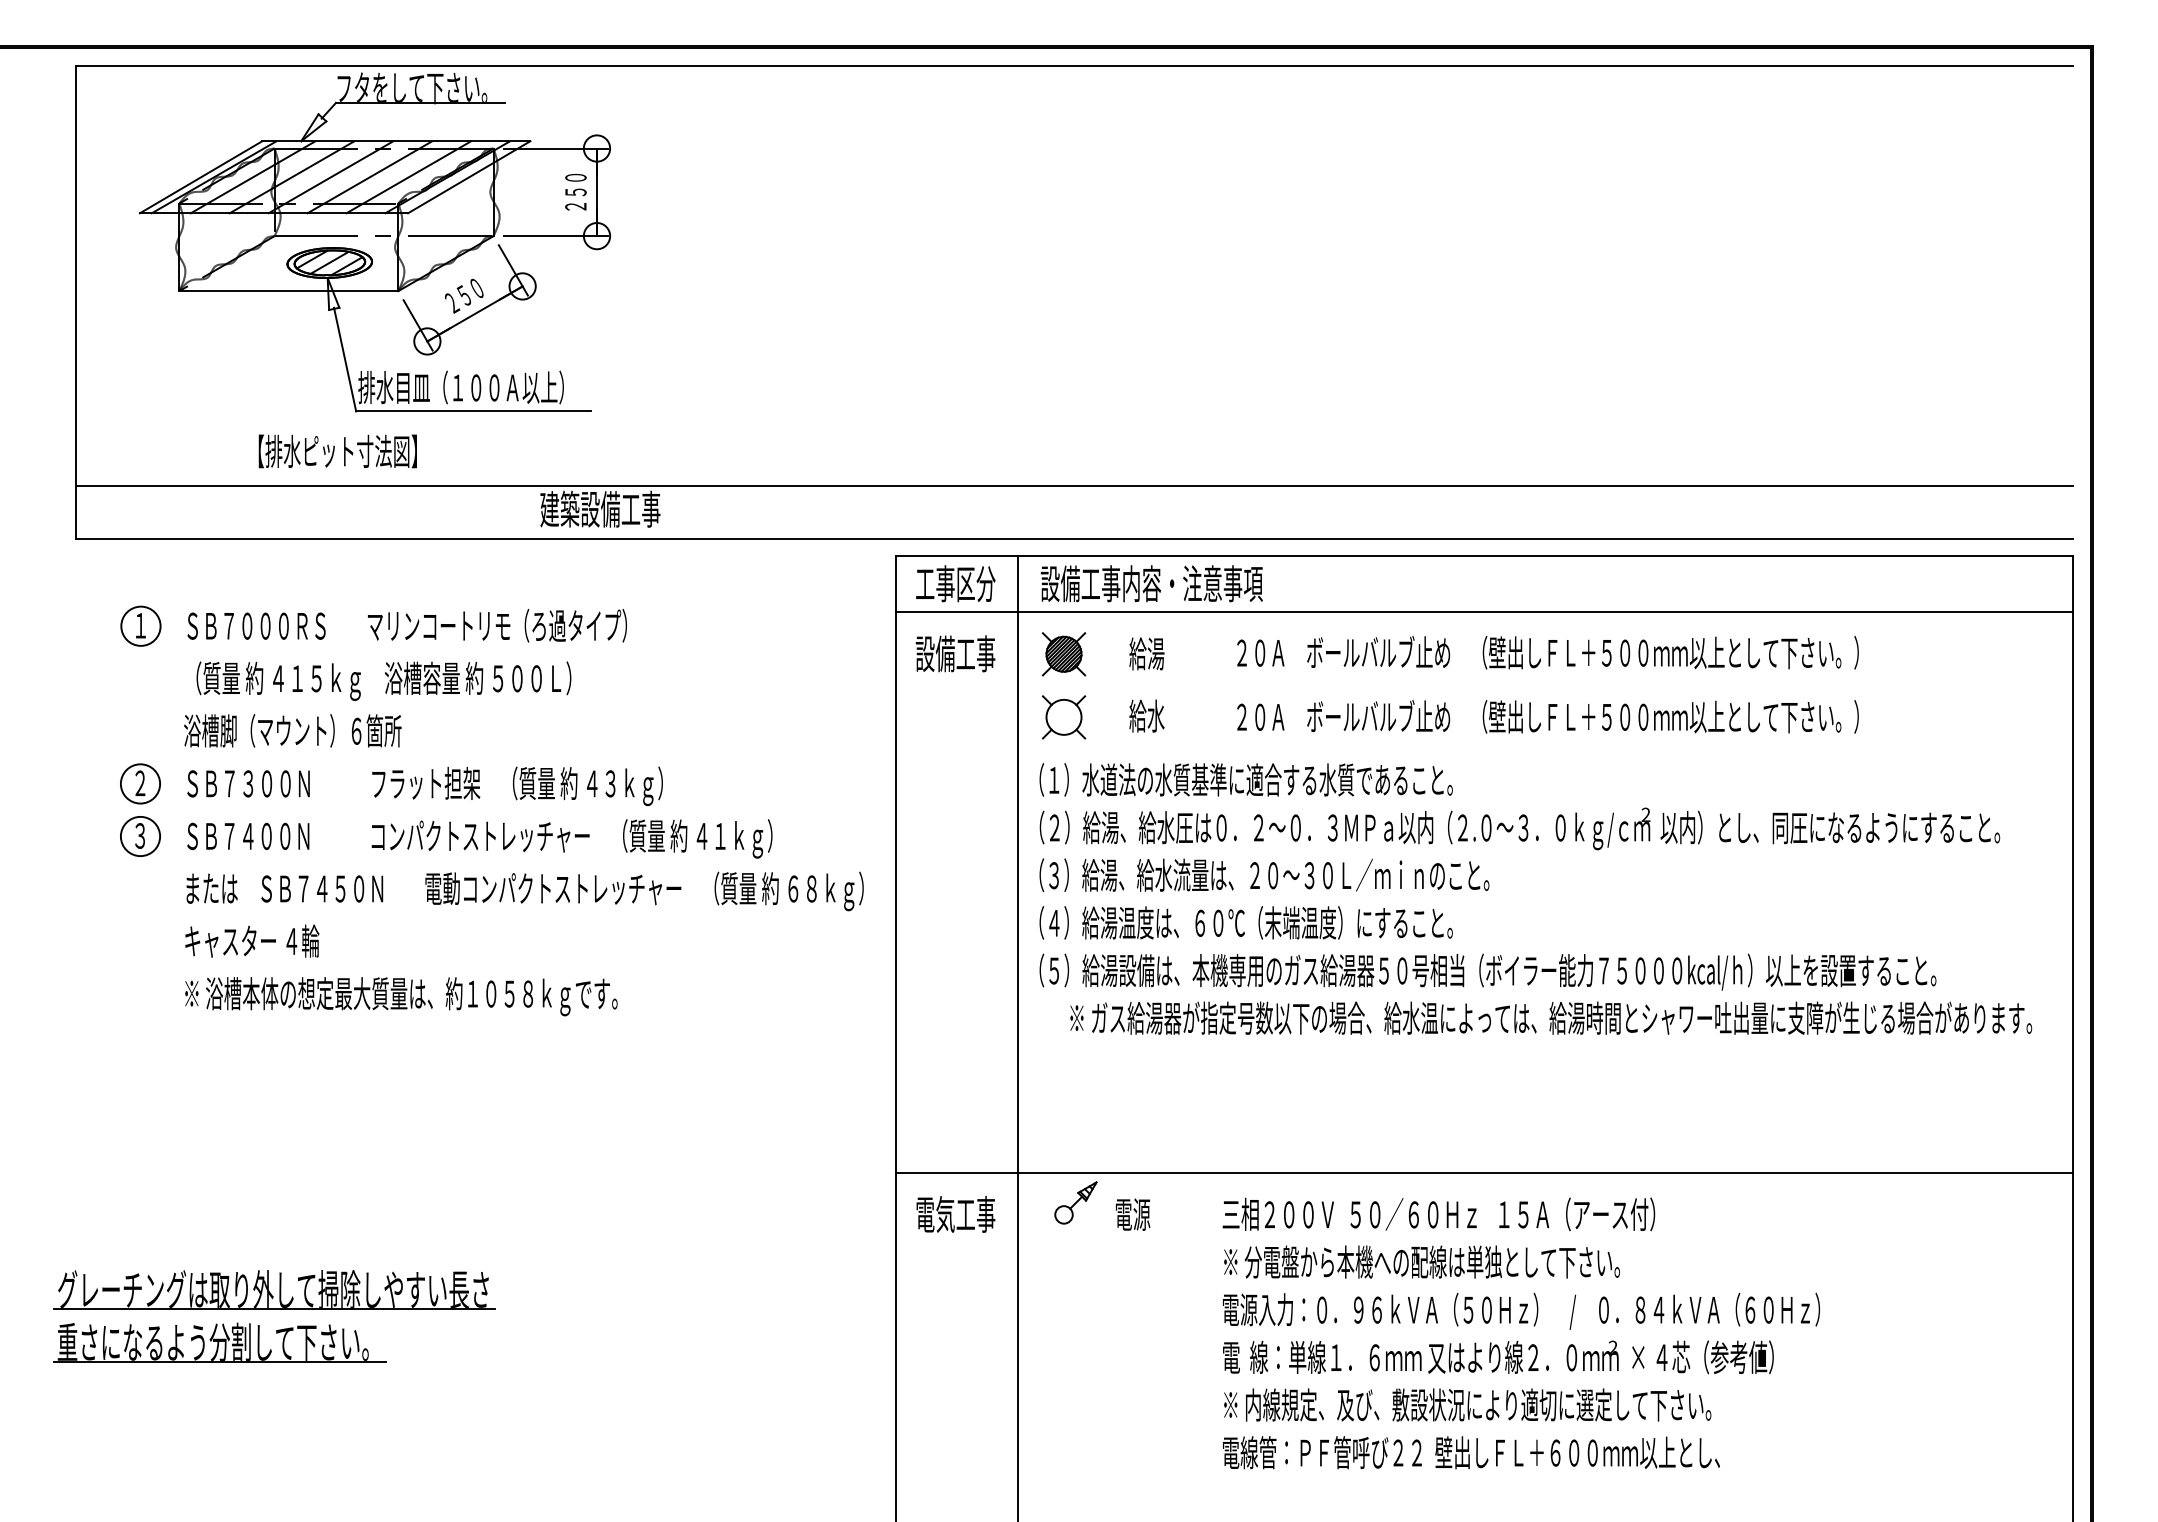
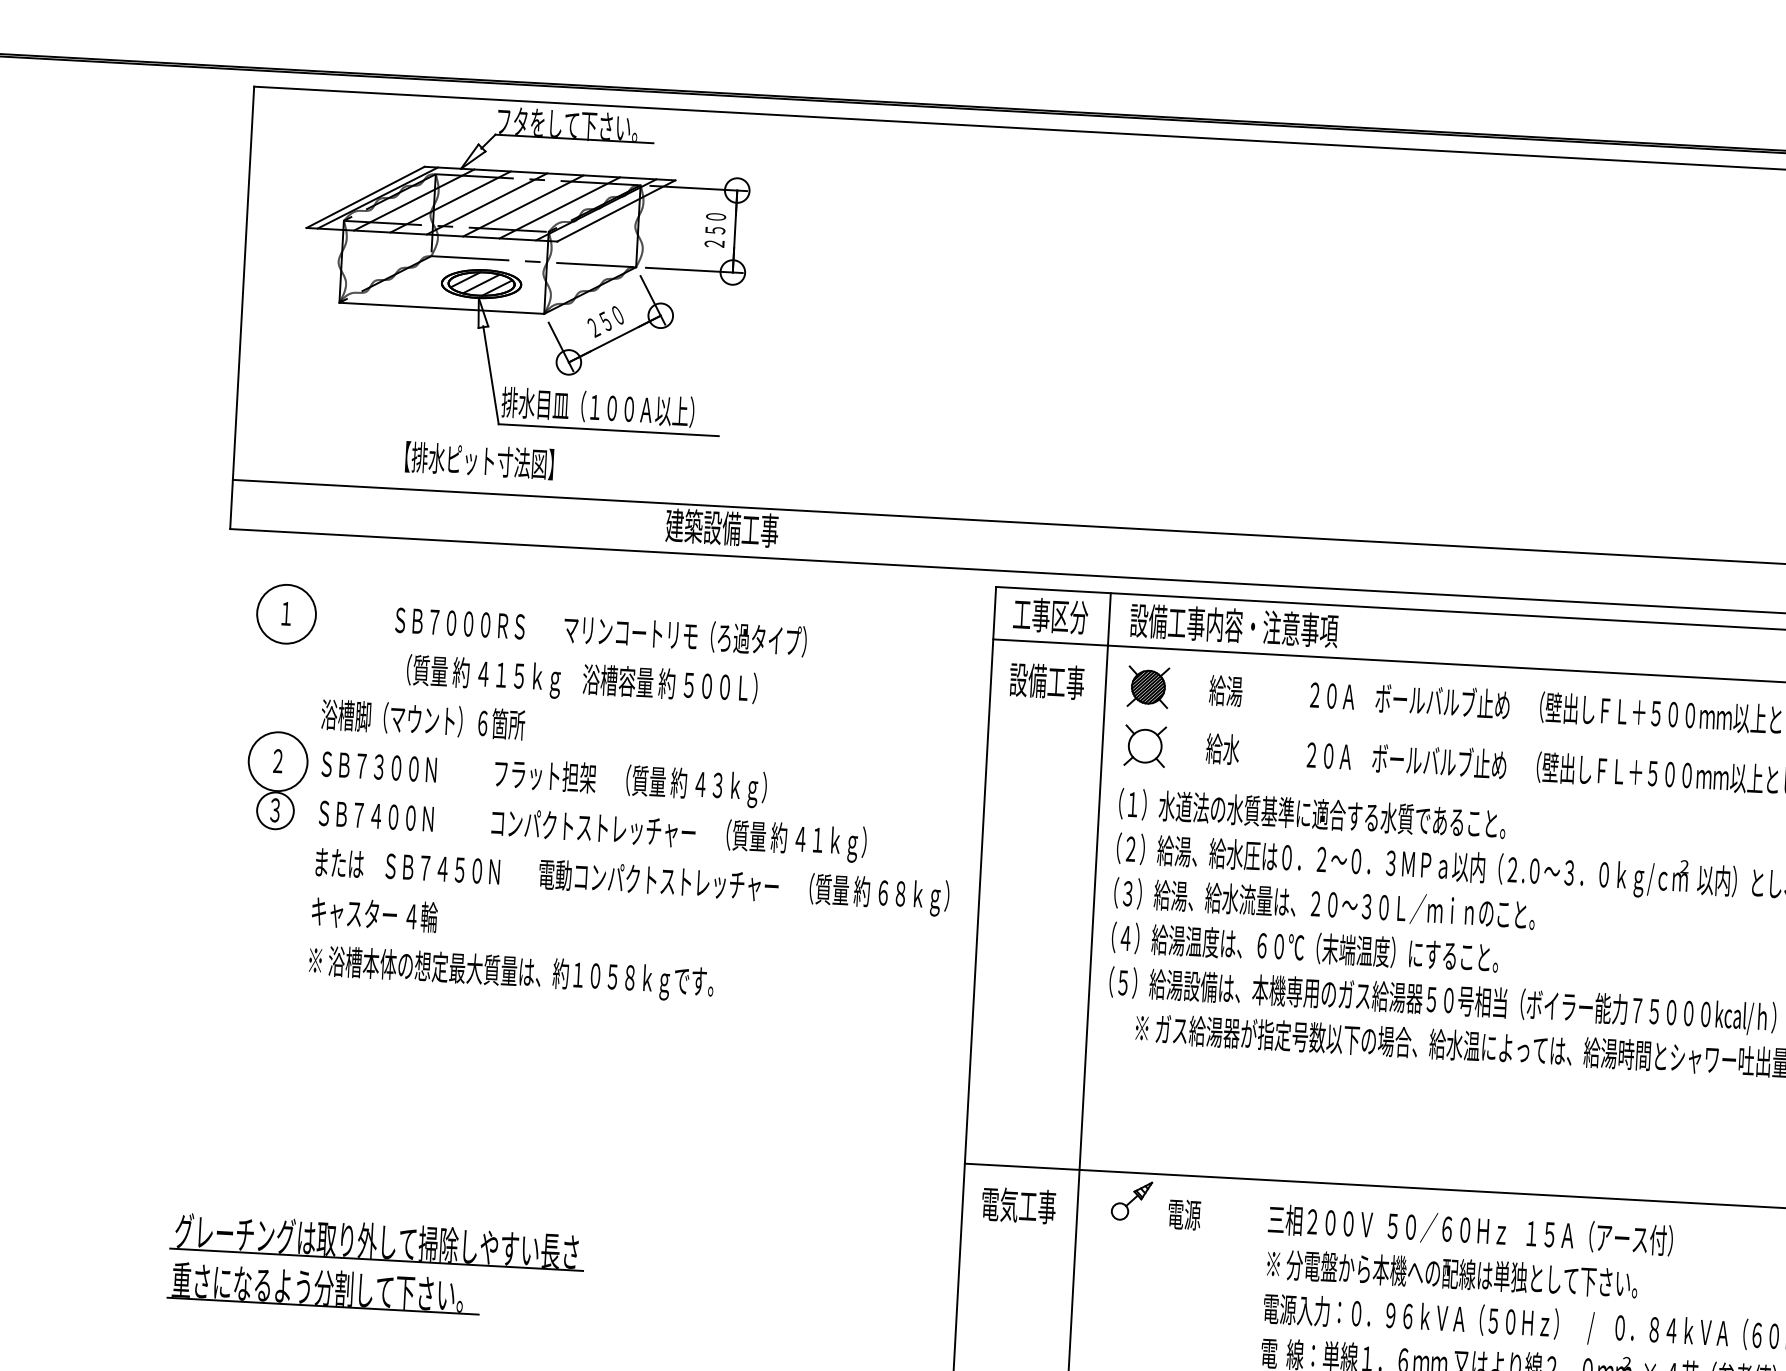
circle: (140, 625) -> (286, 613), size x1.6
text: (406, 625) -> (600, 630), moved
text: (383, 680) -> (581, 681), moved
circle: (140, 783) -> (278, 761), size x1.6

